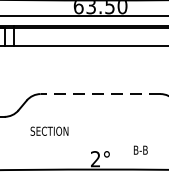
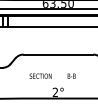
line: (100, 93) -> (58, 54), dashed -> solid
text: (49, 130) -> (40, 75), moved
text: (140, 148) -> (71, 75), moved

